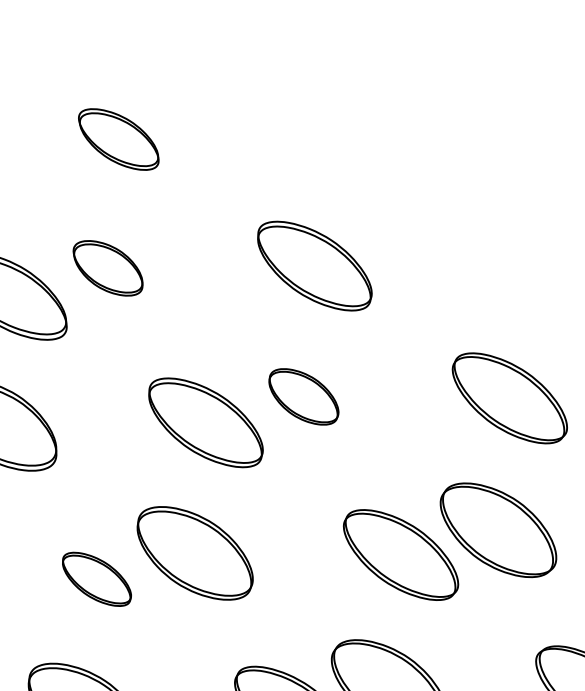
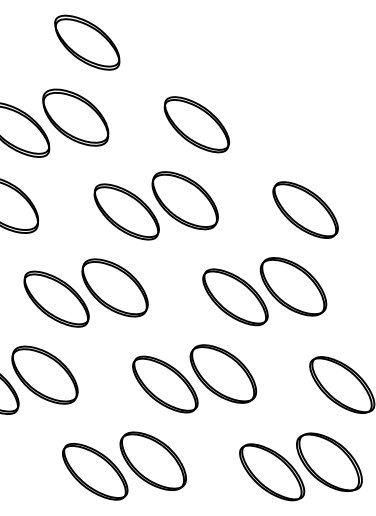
part: (119, 139) -> (87, 42), size x1.43
part: (107, 268) -> (75, 117), size x1.67
part: (302, 396) -> (184, 200), size x1.67
part: (96, 578) -> (56, 298), size x1.67

